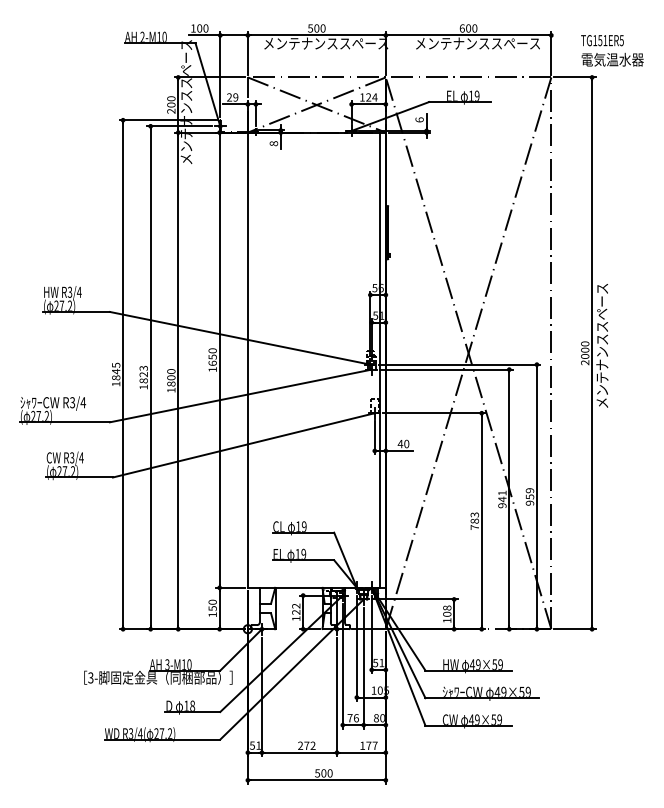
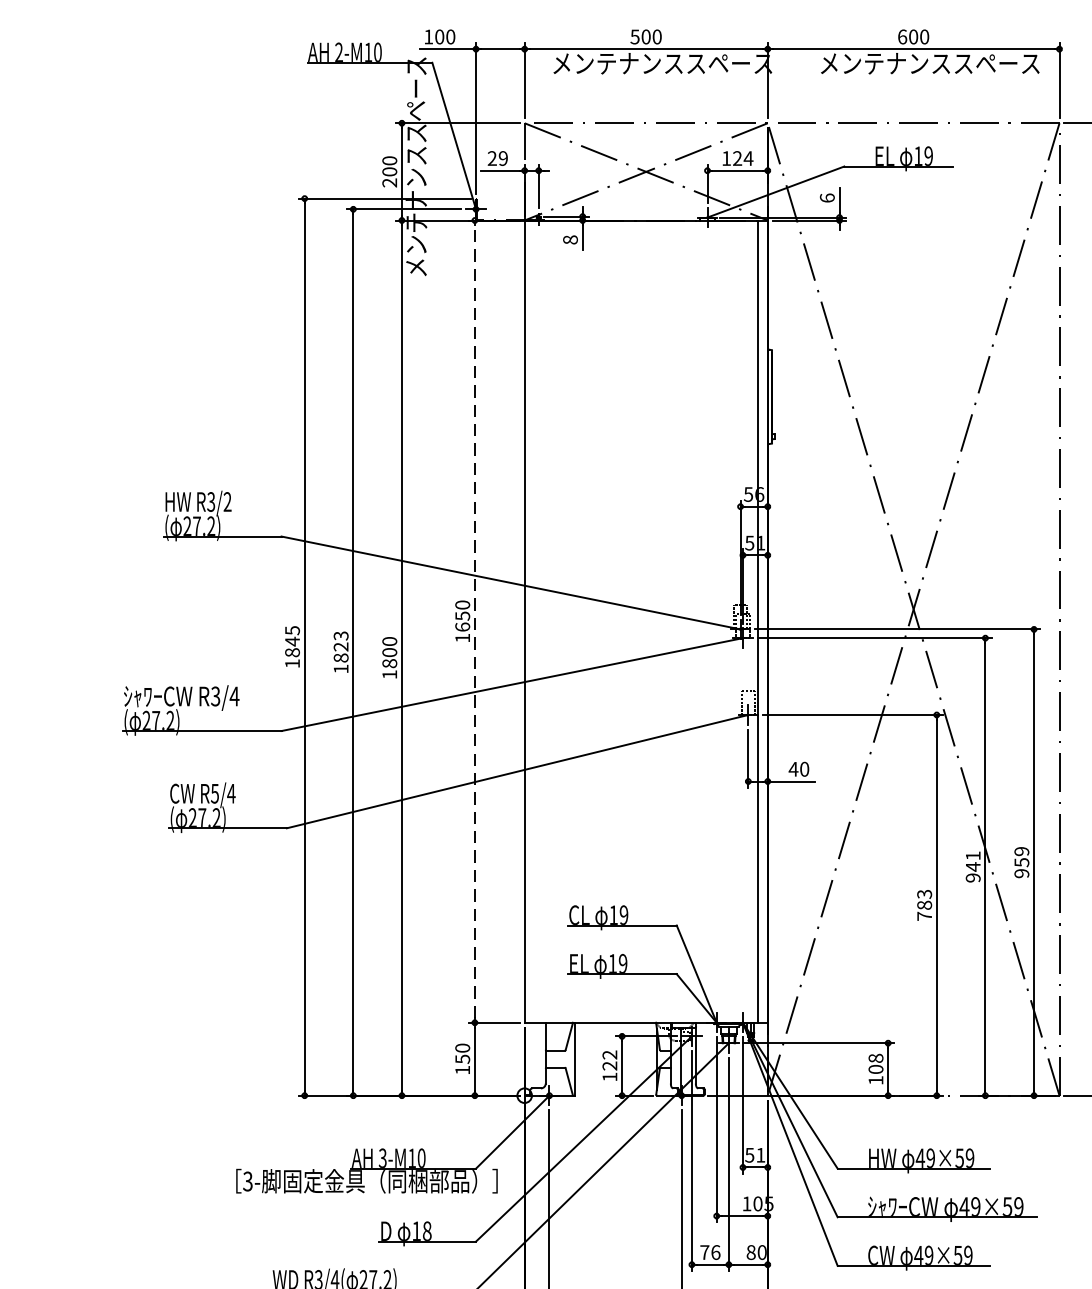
text: (78, 291) -> (226, 500), R3/4 -> R3/2
line: (219, 360) -> (474, 622), solid -> dashed
text: (72, 456) -> (215, 791), R3/4 -> R5/4

